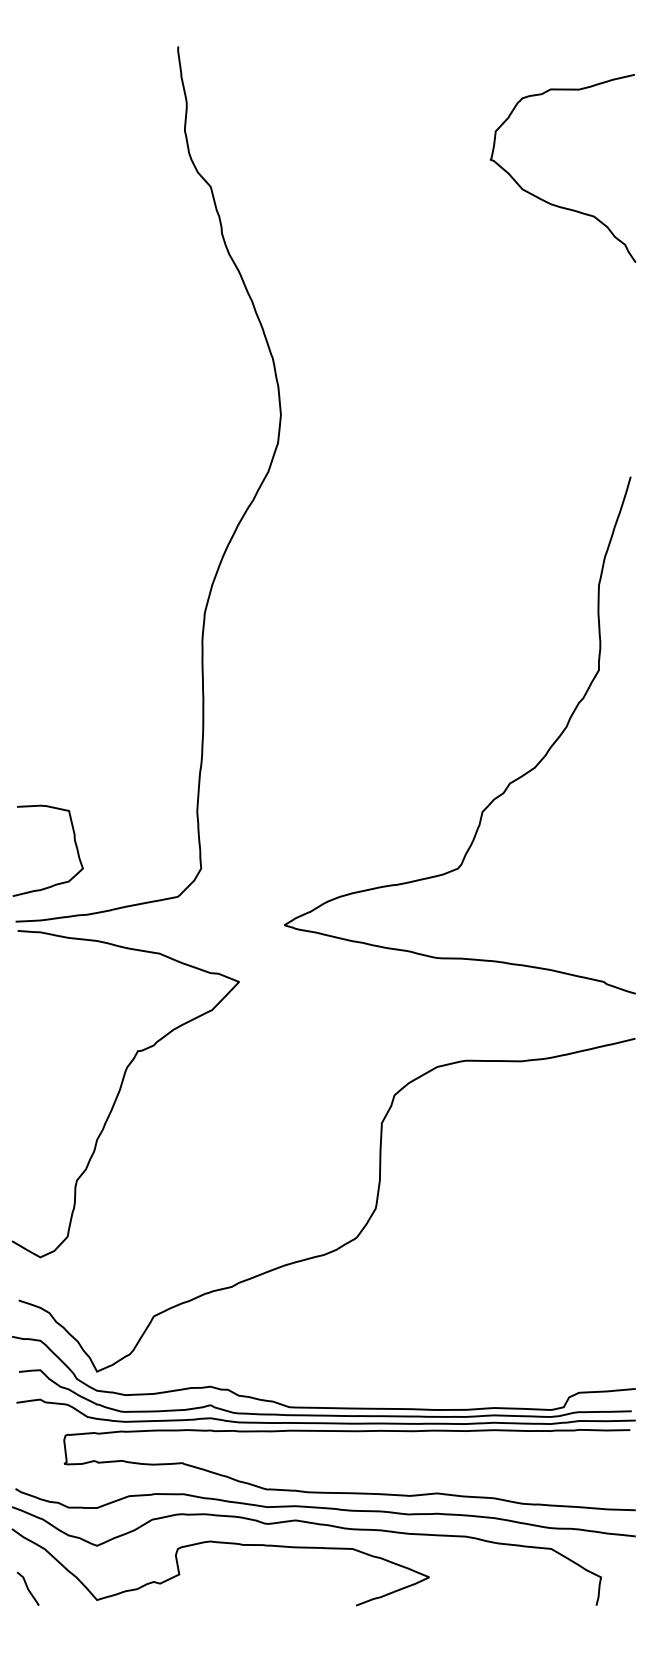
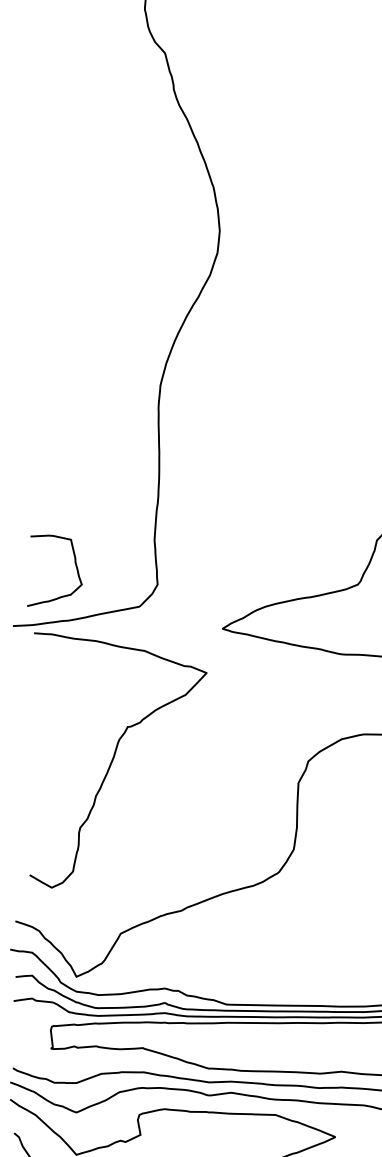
curve: (74, 843) -> (75, 565), moved
curve: (120, 1091) -> (114, 758), moved

